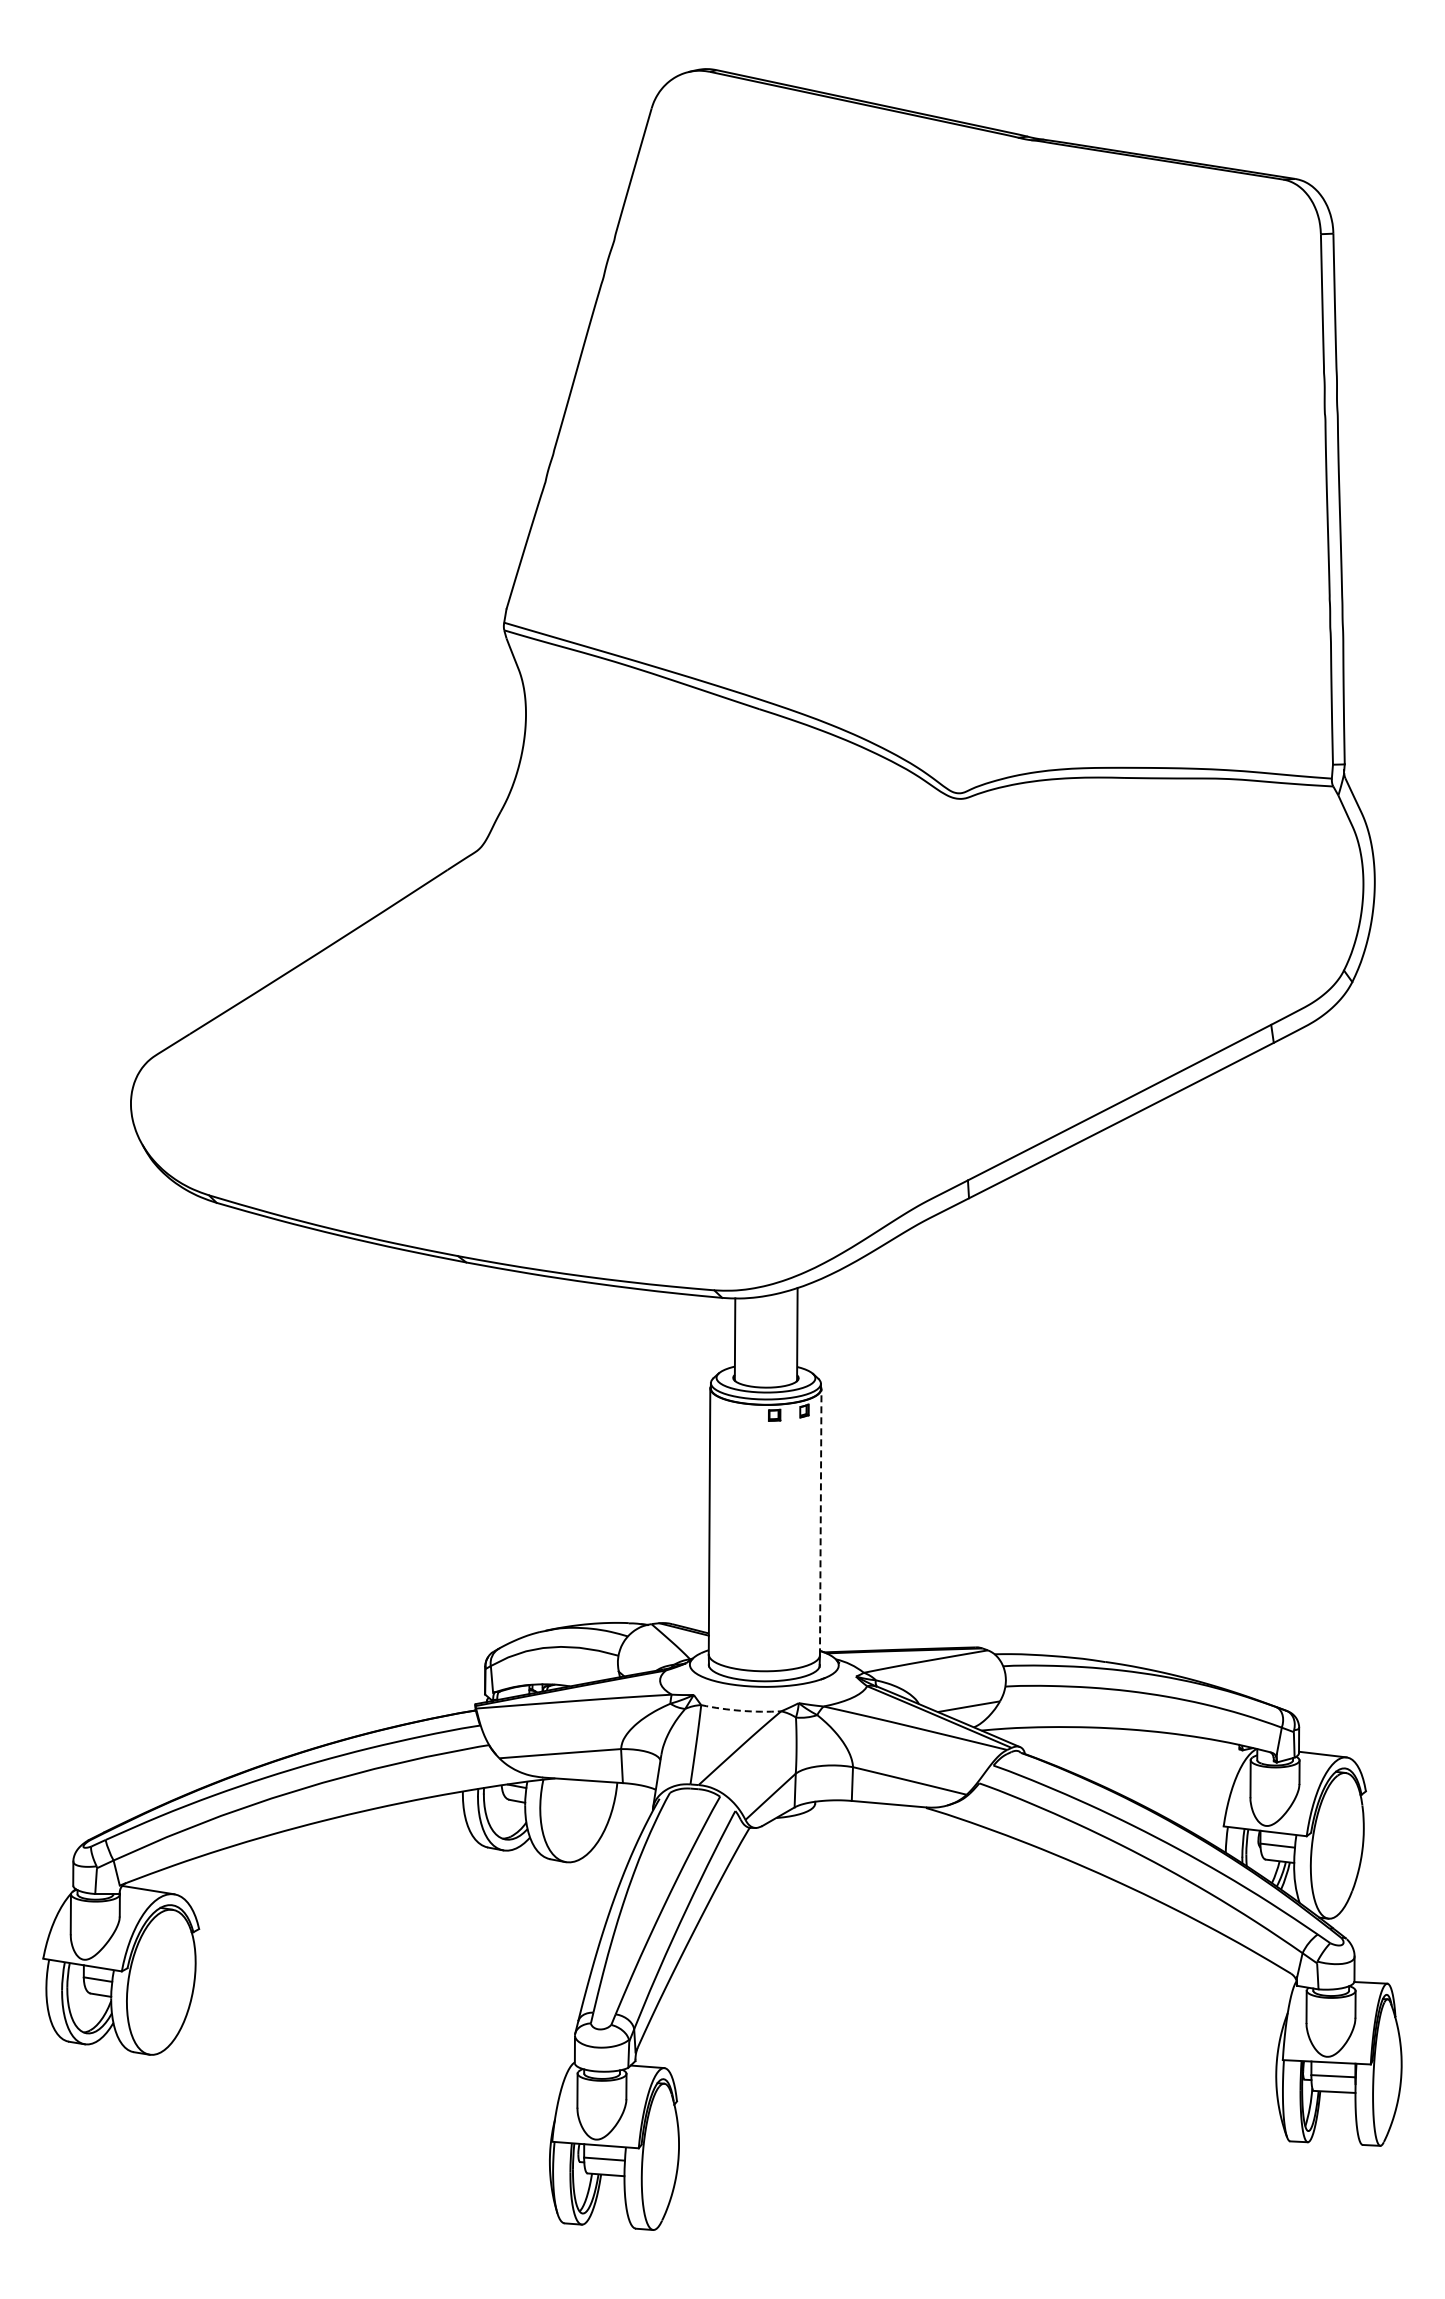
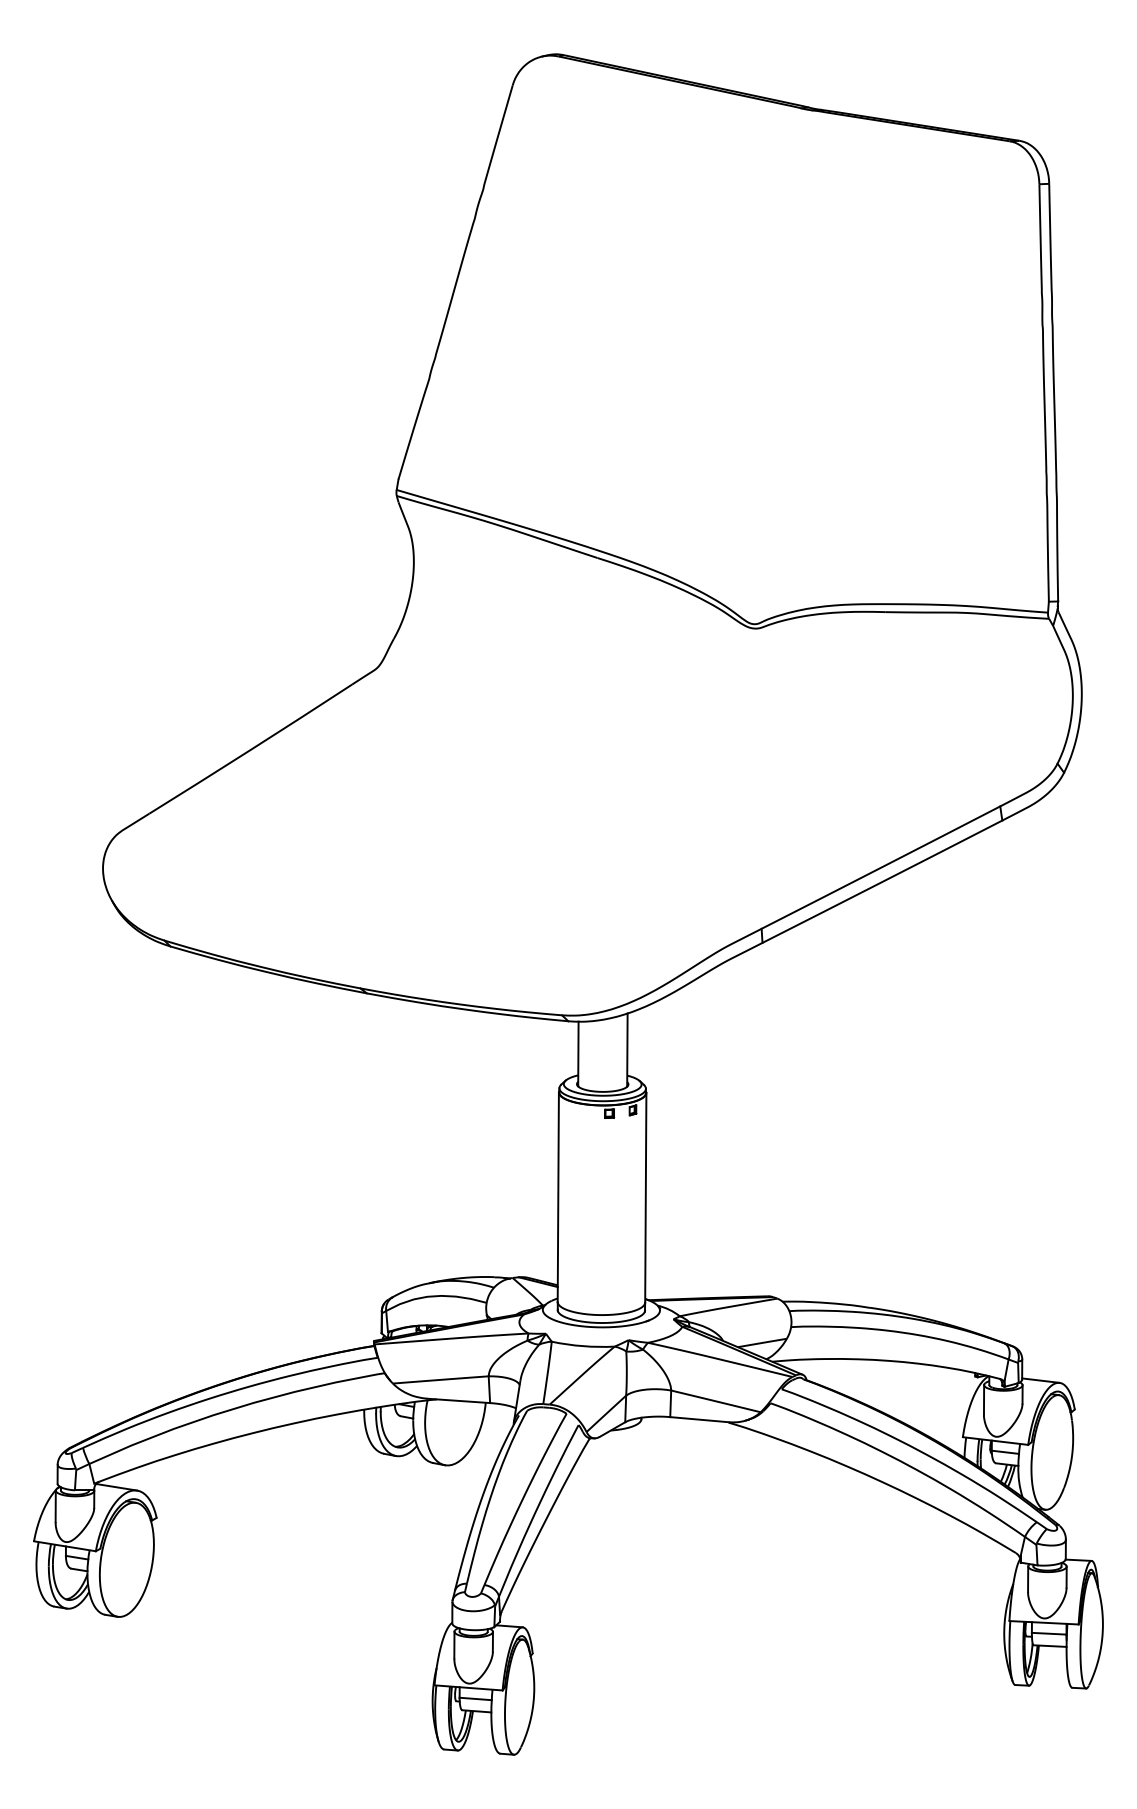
line: (820, 1521) -> (645, 1197), dashed -> solid
arc: (741, 1710) -> (583, 1345), dashed -> solid

